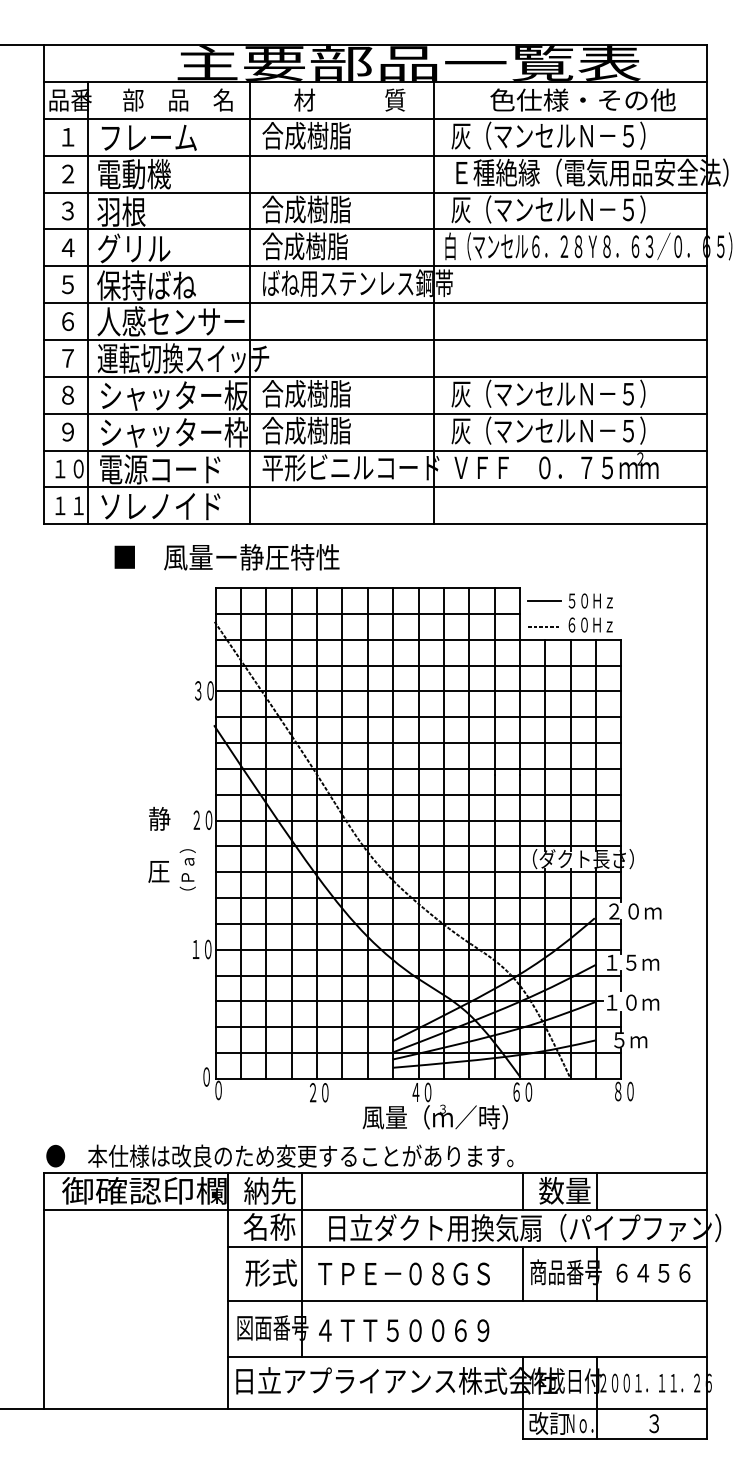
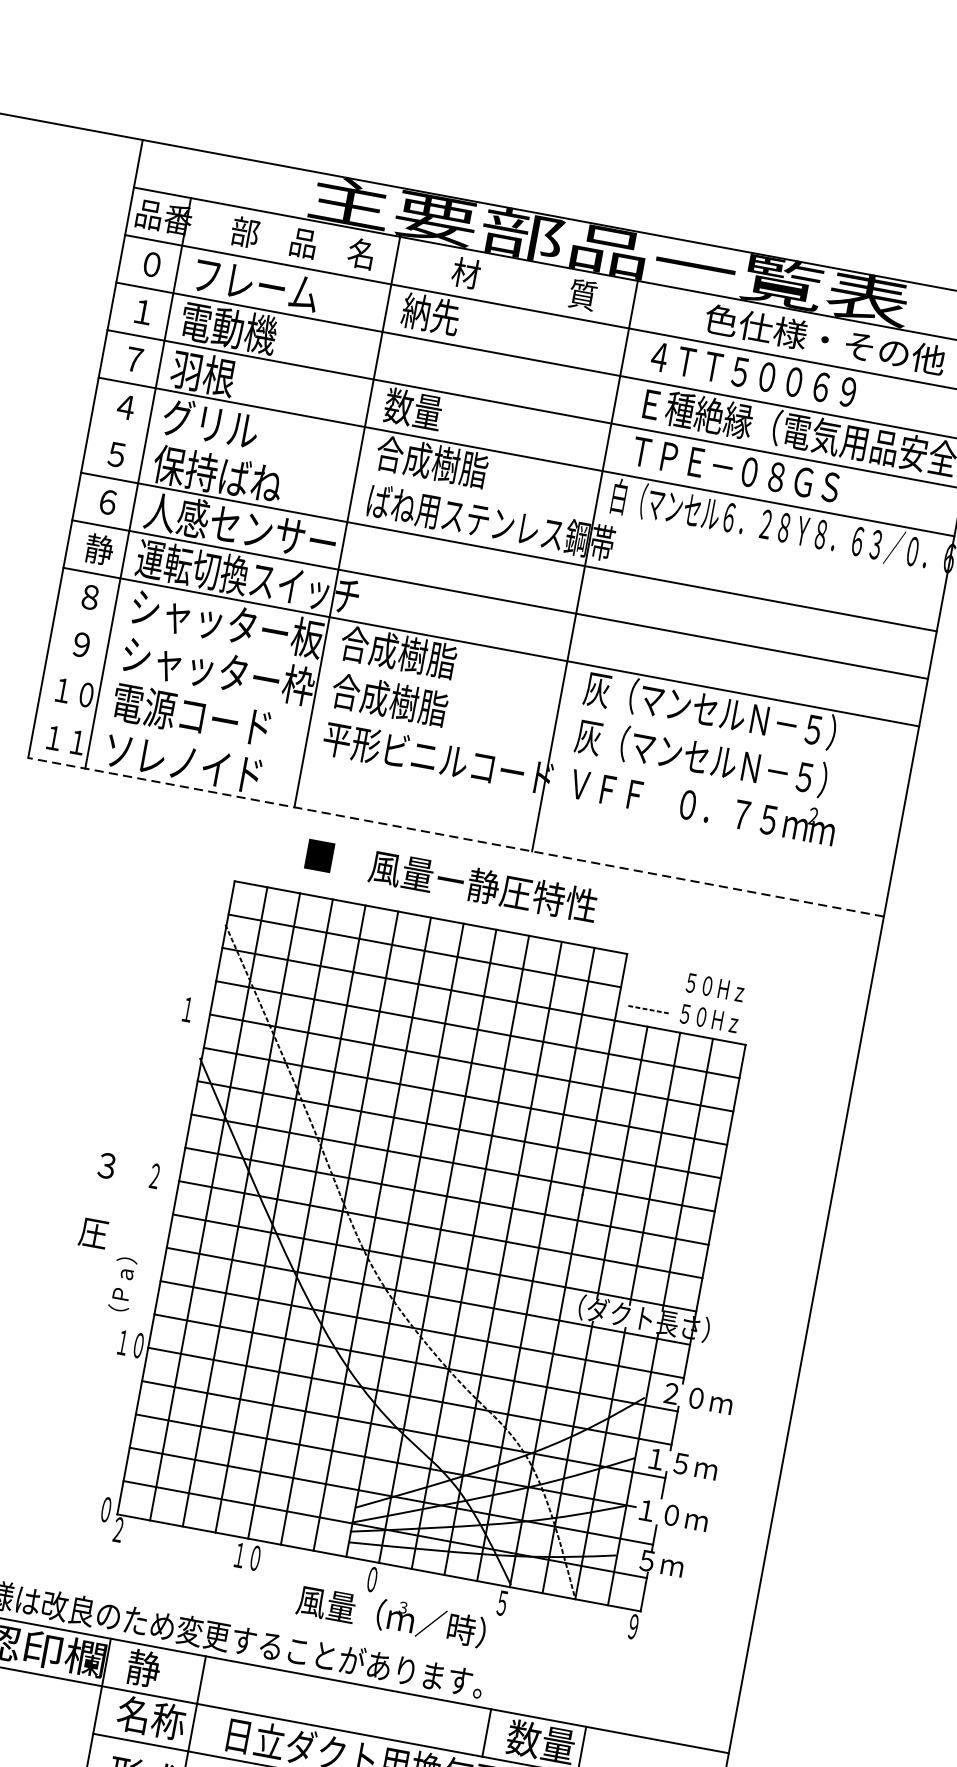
text: (306, 135) -> (460, 319), 合成樹脂 -> 納先
text: (548, 135) -> (772, 377), 灰（マンセルＮ－５） -> ４ＴＴ５００６９
text: (68, 136) -> (152, 263), １ -> ０
text: (67, 172) -> (143, 309), ２ -> １
text: (306, 209) -> (442, 414), 合成樹脂 -> 数量
text: (548, 209) -> (754, 472), 灰（マンセルＮ－５） -> ＴＰＥ－０８ＧＳ
text: (67, 210) -> (133, 358), ３ -> ７
line: (375, 266) -> (517, 504), removed
text: (67, 357) -> (98, 548), ７ -> 静
line: (375, 413) -> (482, 694), removed
line: (375, 450) -> (473, 742), removed
line: (375, 487) -> (464, 789), removed
line: (375, 524) -> (456, 837), solid -> dashed
text: (226, 557) -> (450, 880), moved
line: (544, 601) -> (655, 977), removed
text: (571, 624) -> (684, 1013), ６０Ｈｚ -> ５０Ｈｚ
text: (204, 690) -> (195, 1010), ３０ -> １
text: (159, 818) -> (107, 1165), 静 -> ３
text: (208, 819) -> (170, 1178), ２０ -> ２
text: (187, 869) -> (122, 1283), moved
text: (218, 1090) -> (118, 1529), ０ -> ２
text: (312, 1091) -> (239, 1553), ２０ -> １０
text: (522, 1091) -> (510, 1603), ６０ -> ５
text: (624, 1091) -> (641, 1628), ８０ -> ９
text: (421, 1092) -> (379, 1581), ４０ -> ０
text: (269, 1190) -> (160, 1671), 納先 -> 静

